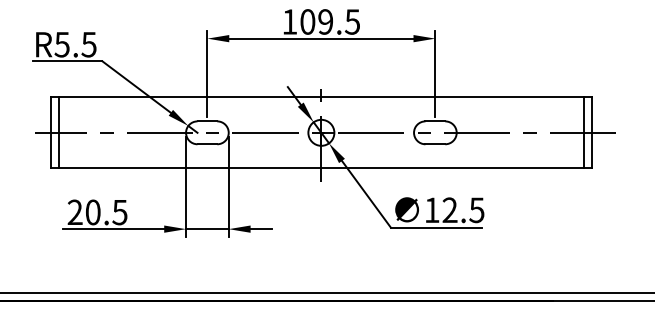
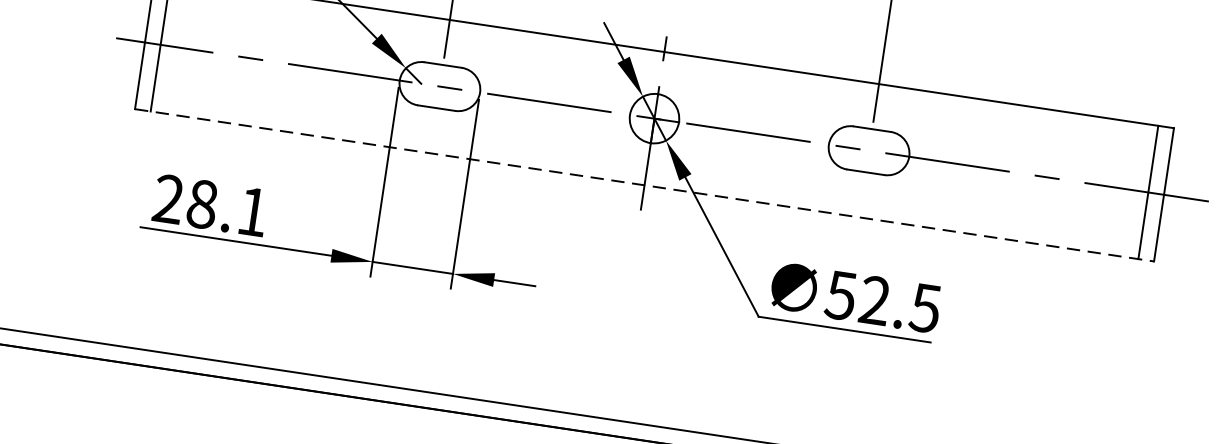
line: (321, 168) -> (644, 185), solid -> dashed
text: (431, 210) -> (839, 295), 12.5 -> 52.5
text: (106, 212) -> (227, 208), 20.5 -> 28.1

